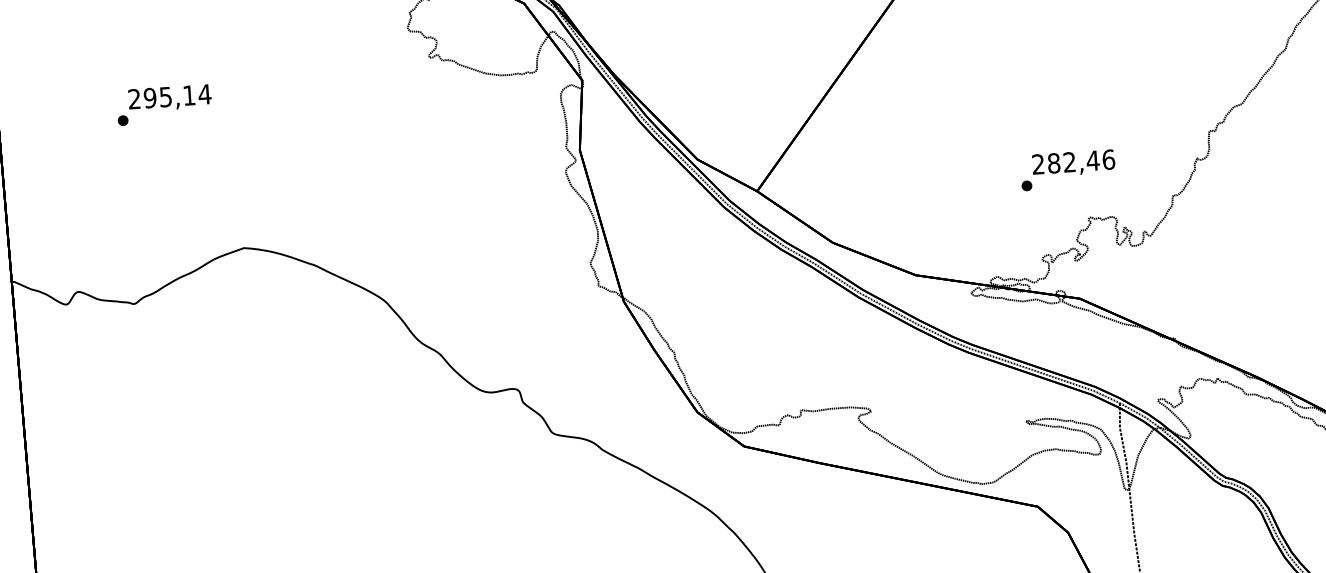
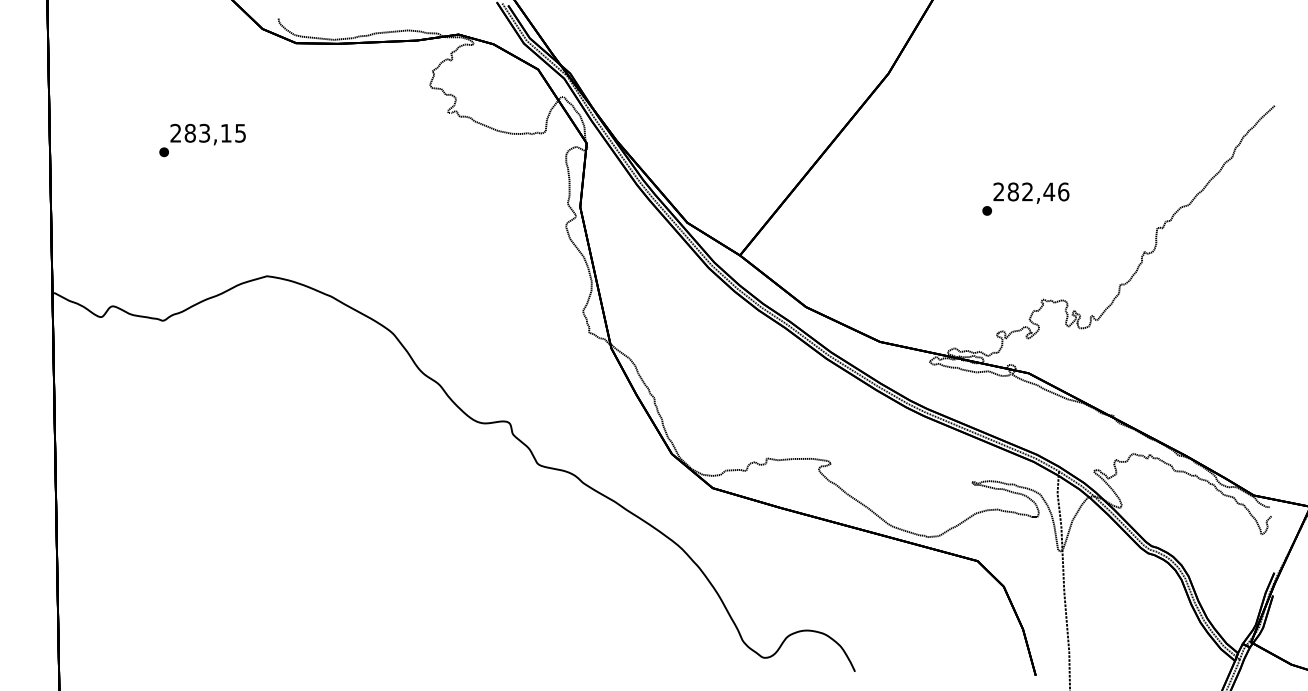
text: (177, 95) -> (215, 132), 295,14 -> 283,15
text: (1067, 169) -> (1025, 198), moved

